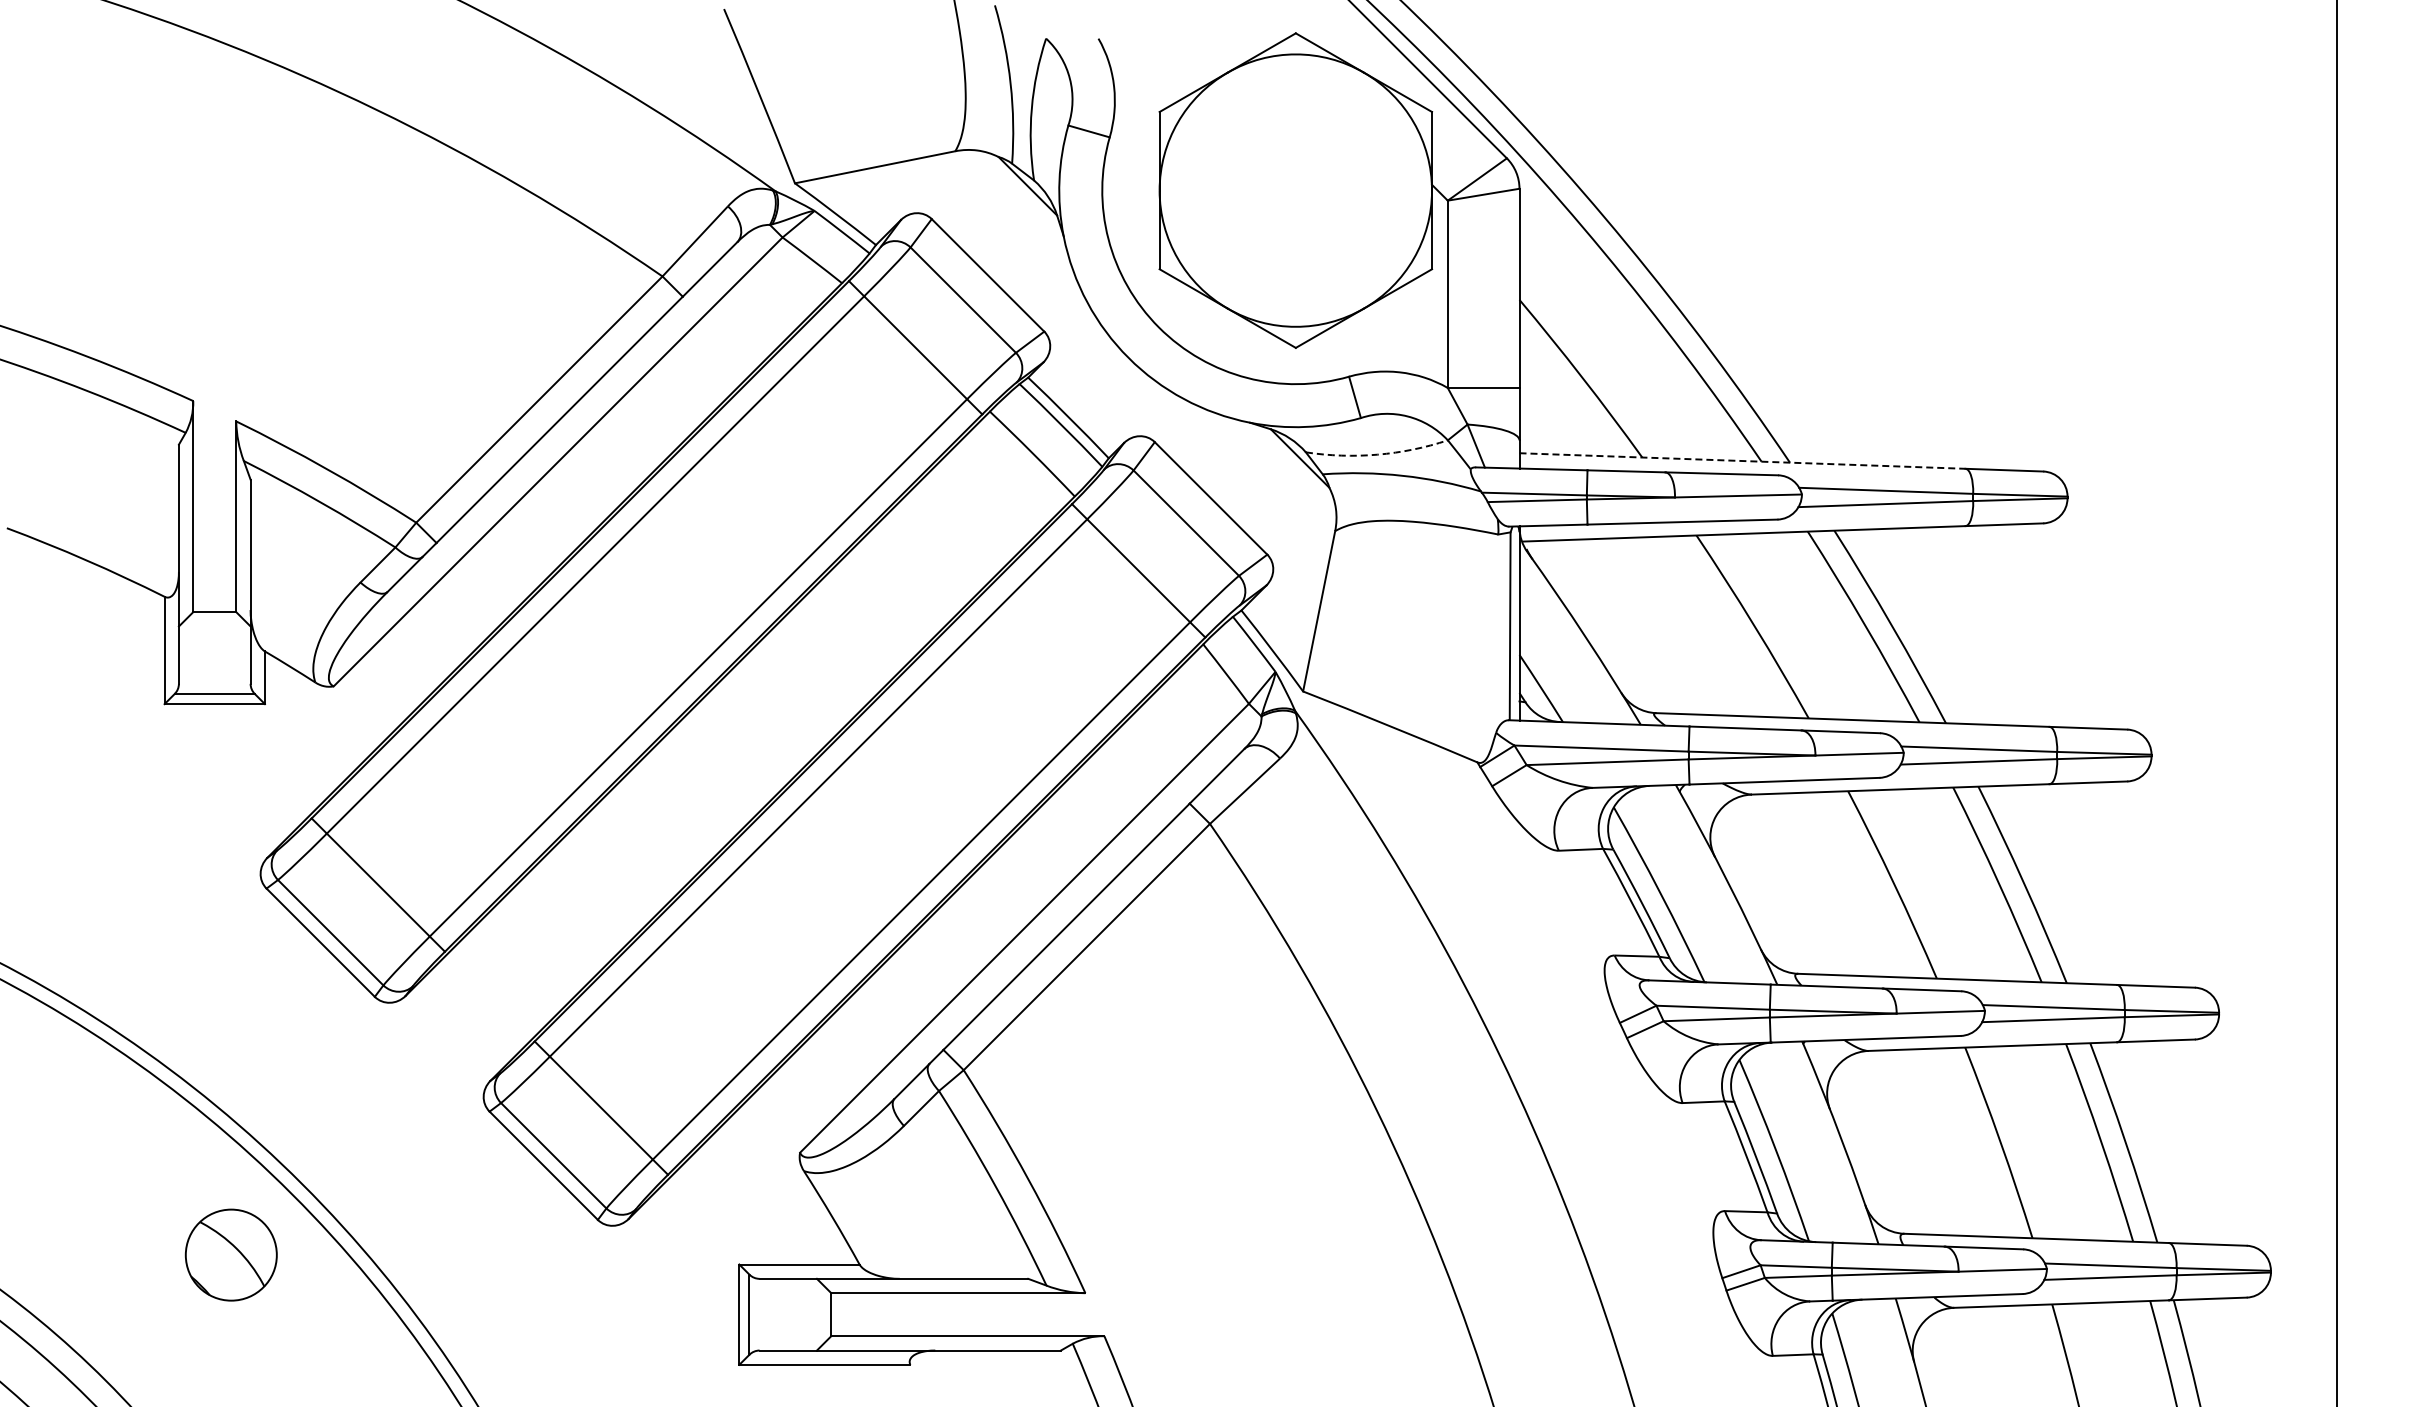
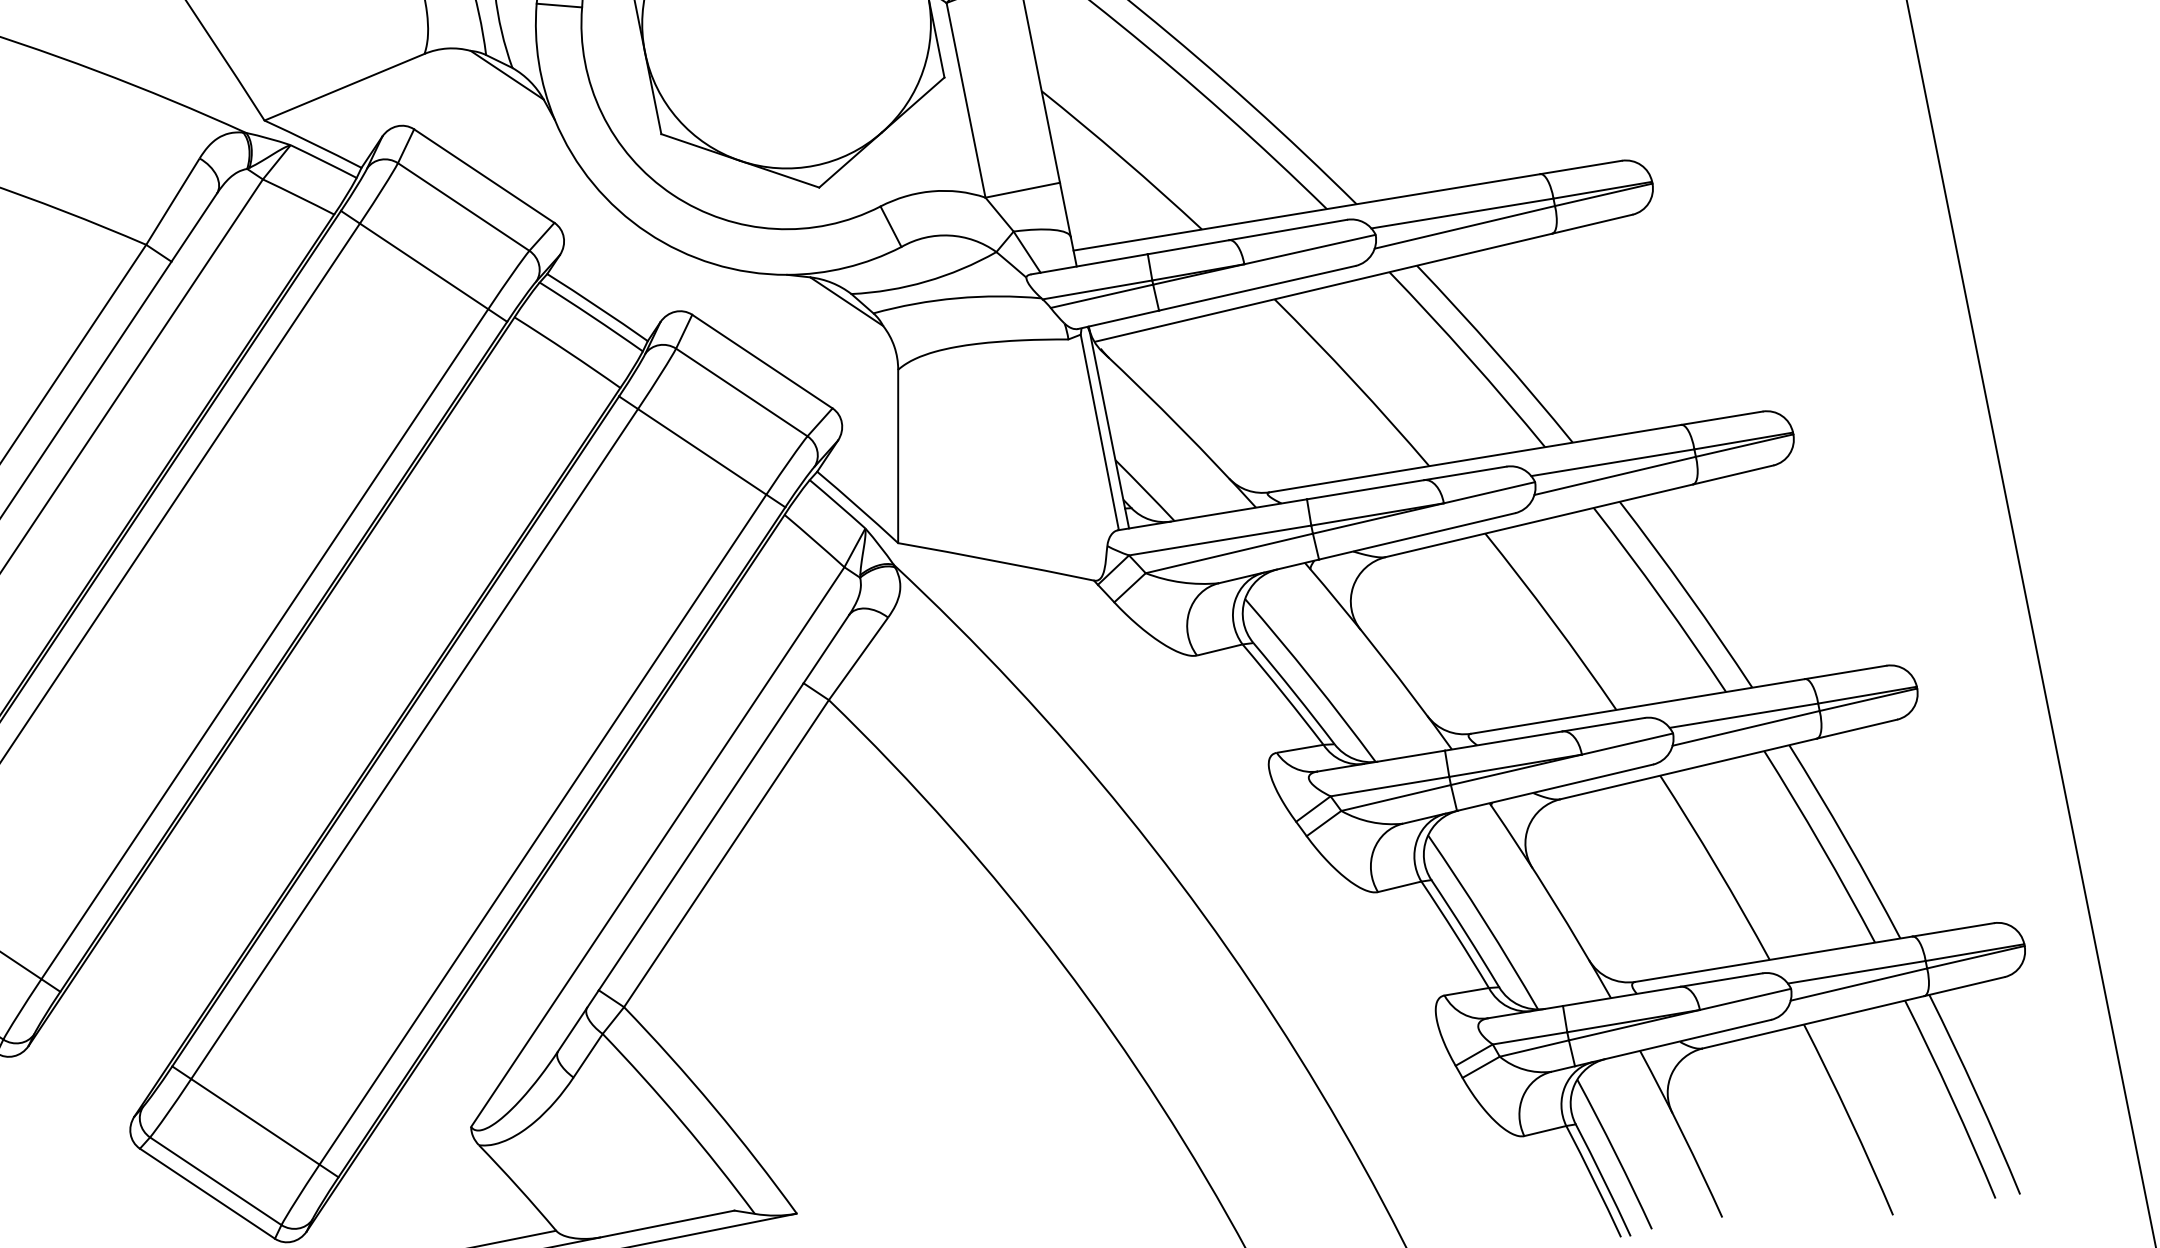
arc: (1377, 454) -> (926, 281), dashed -> solid
line: (1742, 461) -> (1307, 212), dashed -> solid

